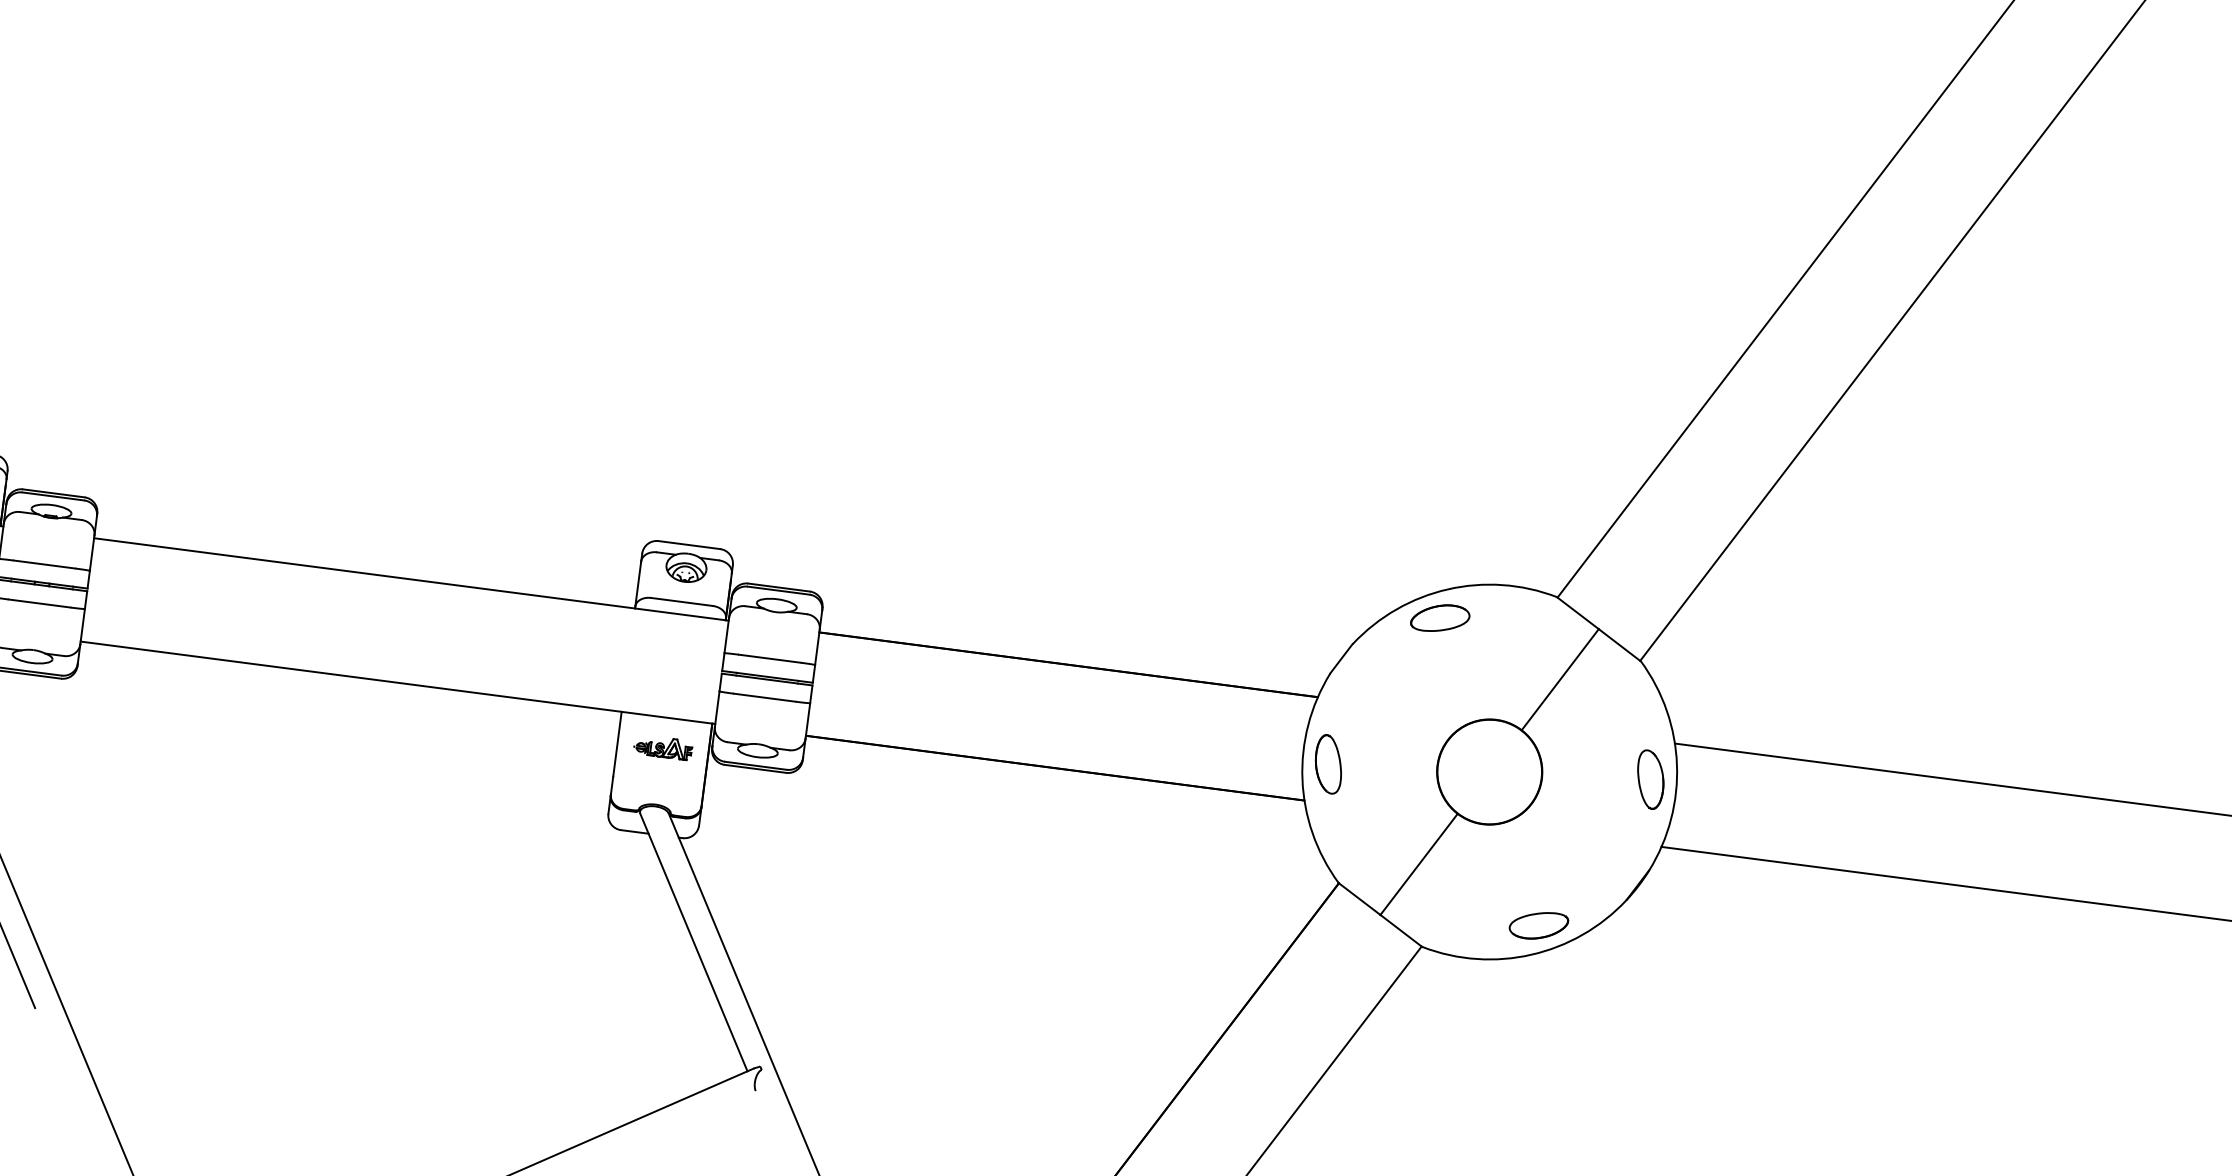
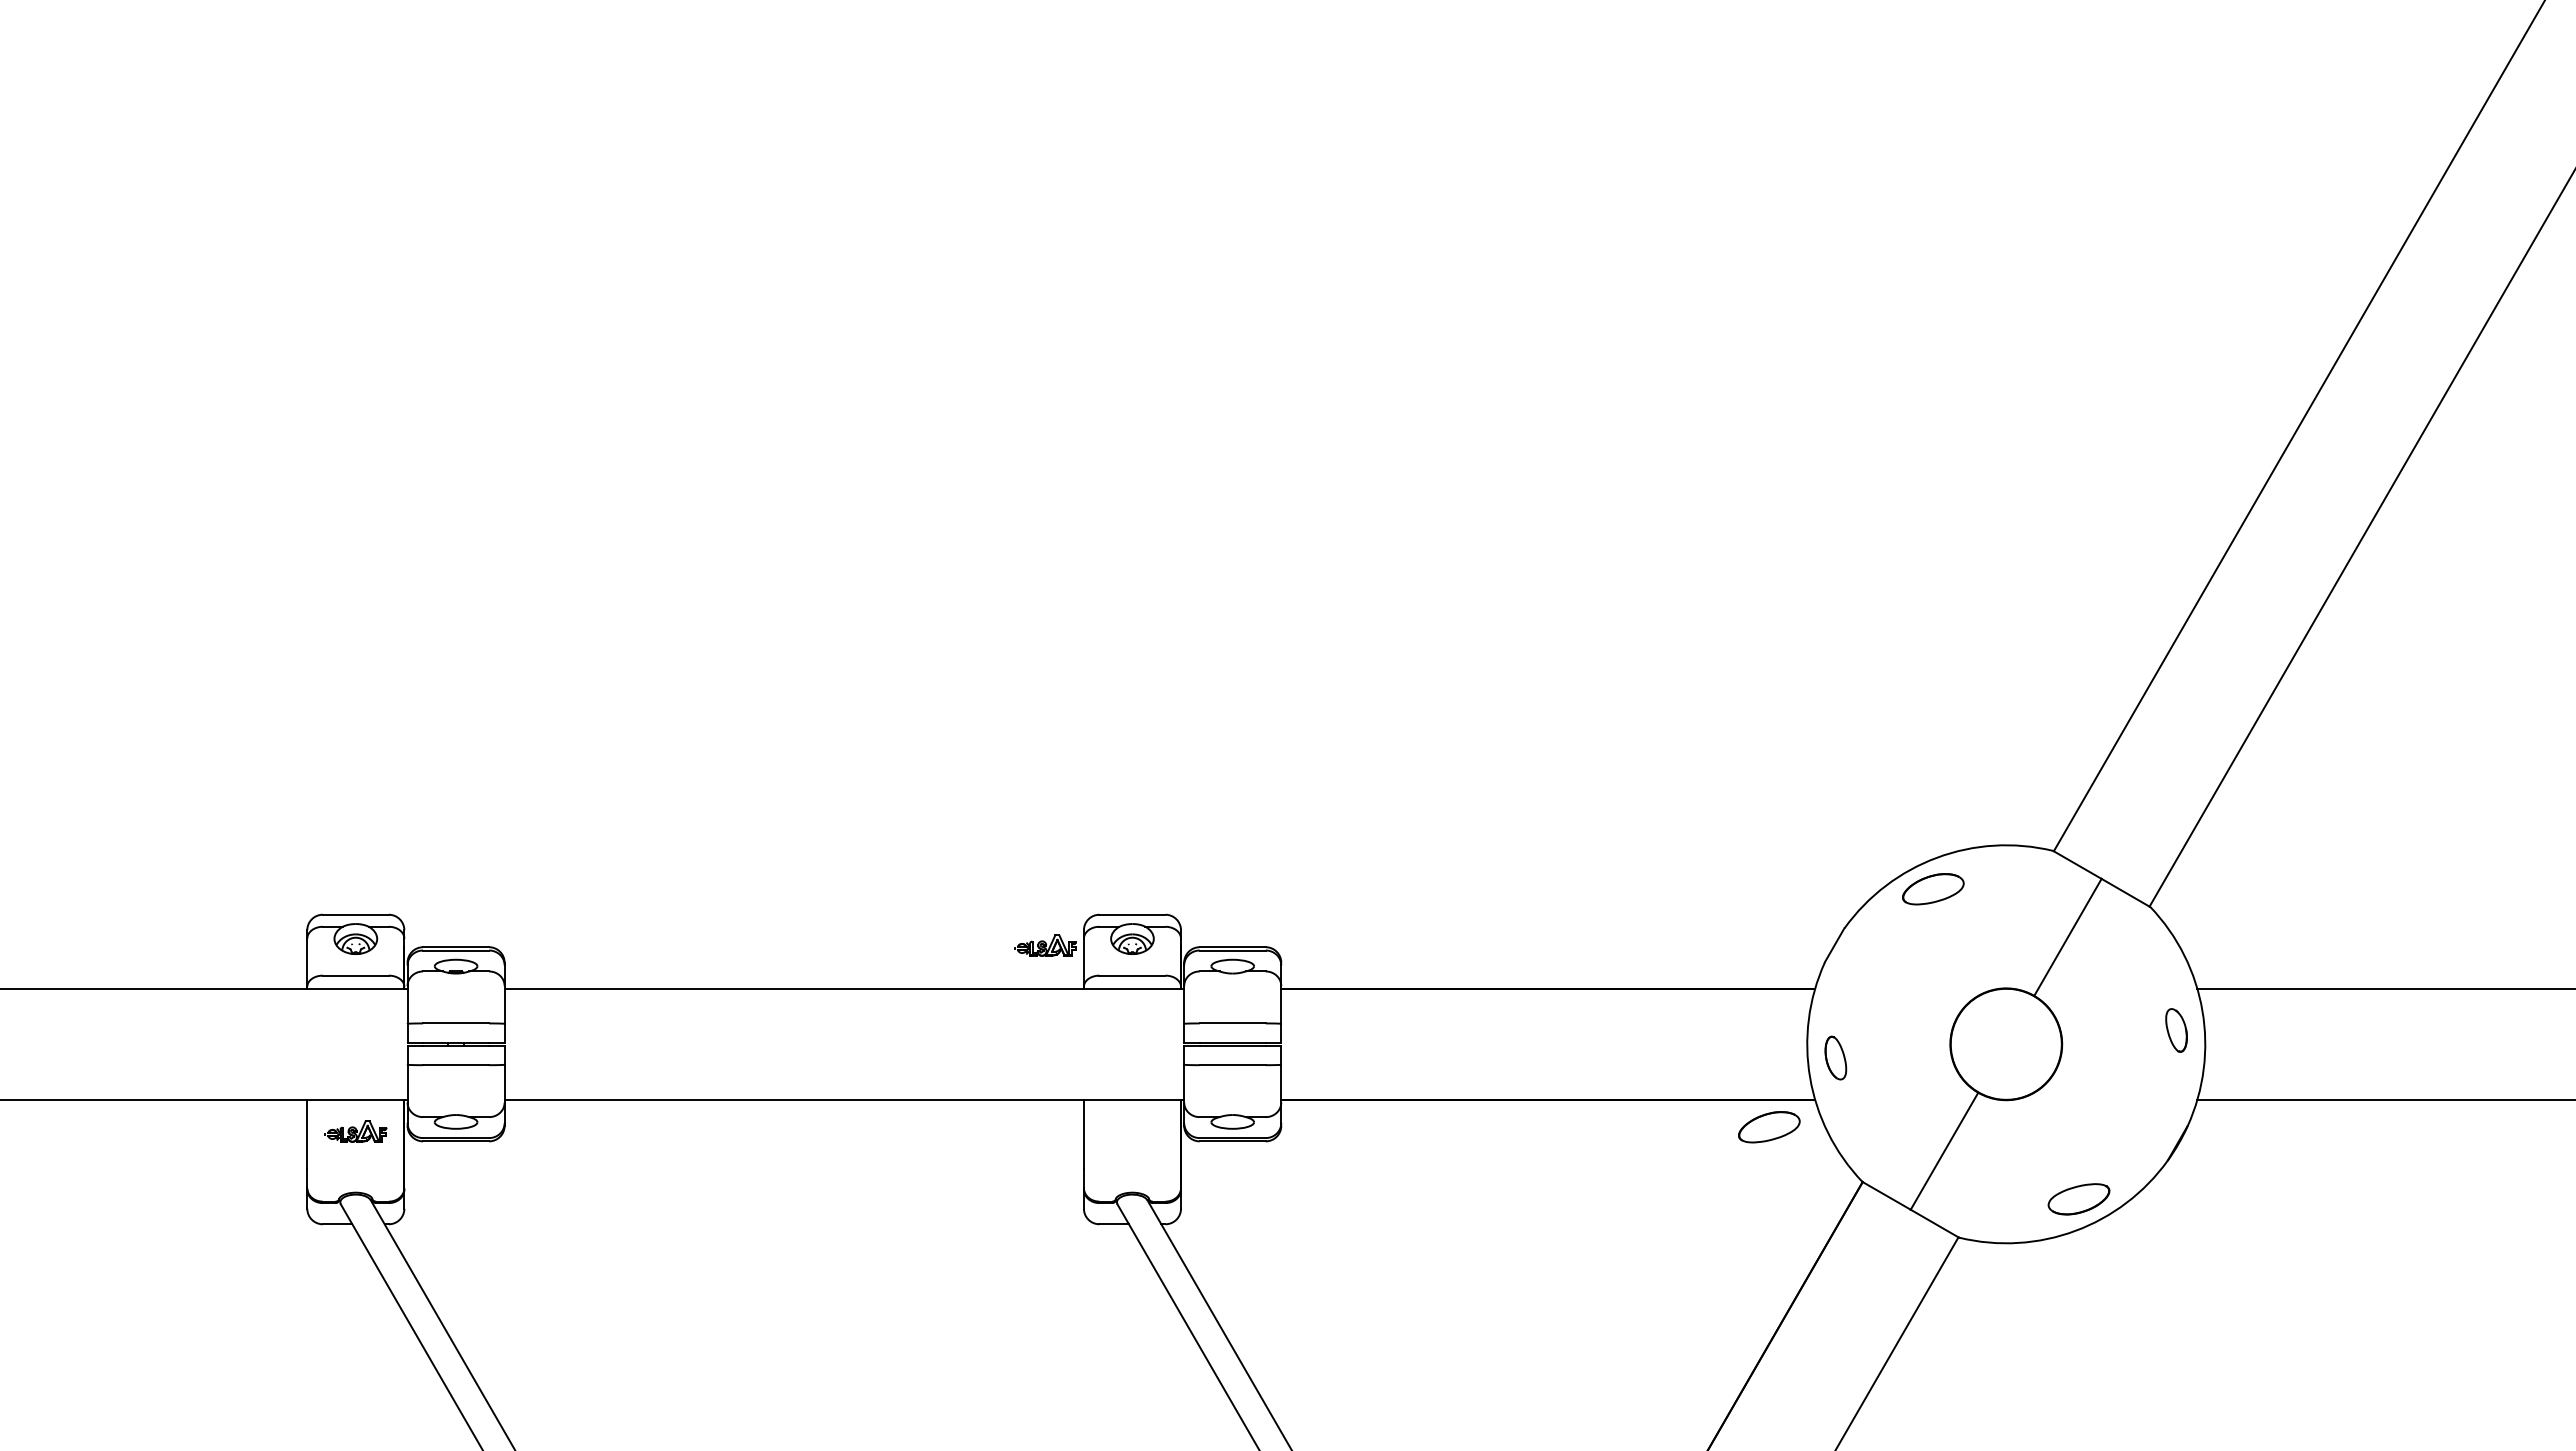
part: (663, 747) -> (1045, 945), moved
part: (1328, 763) -> (1835, 1057), size x0.7
part: (1650, 779) -> (2176, 1030), size x0.7
part: (1258, 821) -> (1769, 1127), added

